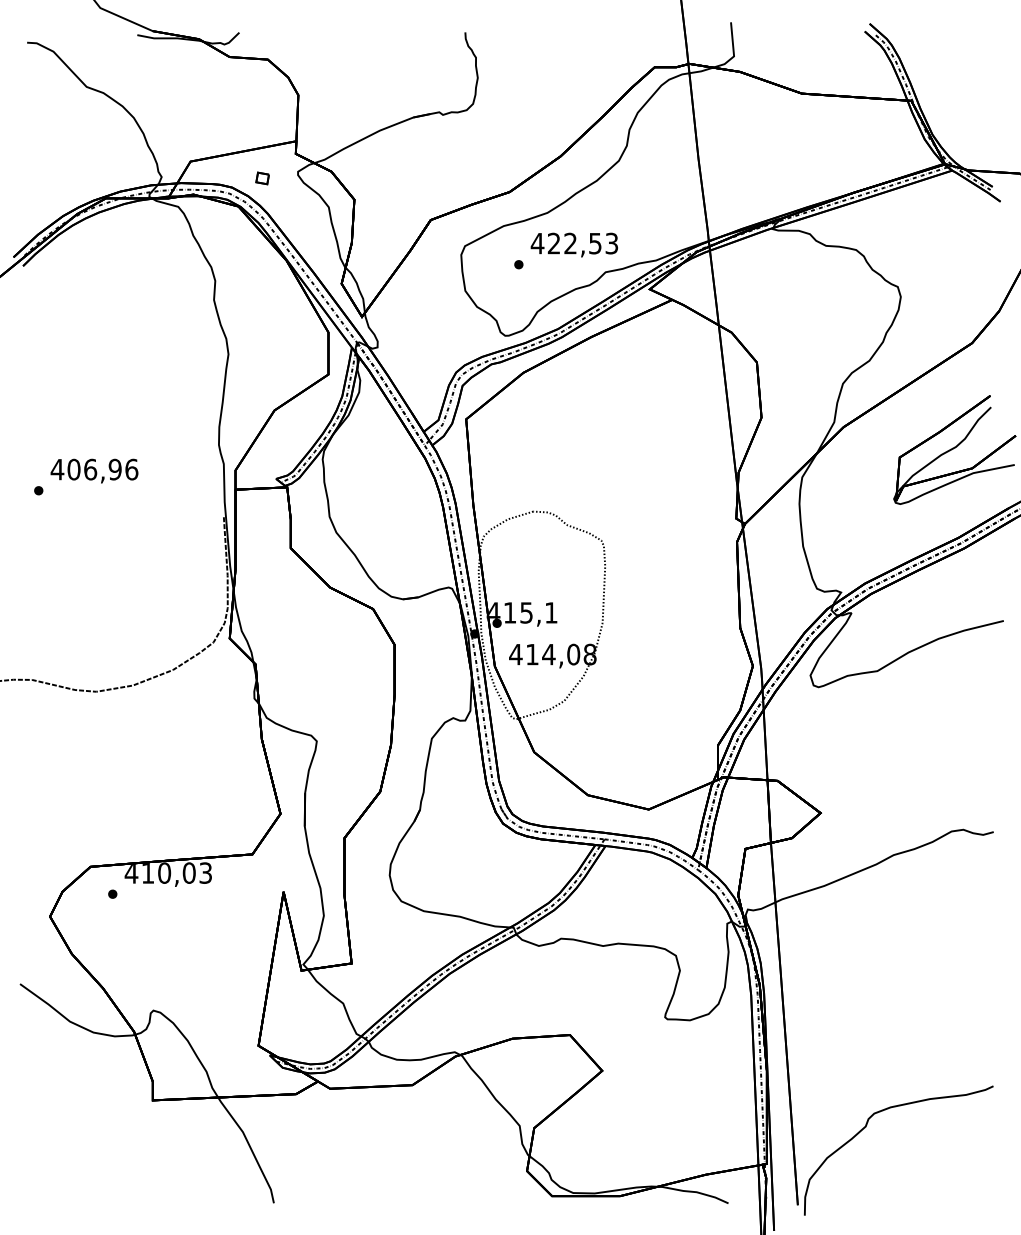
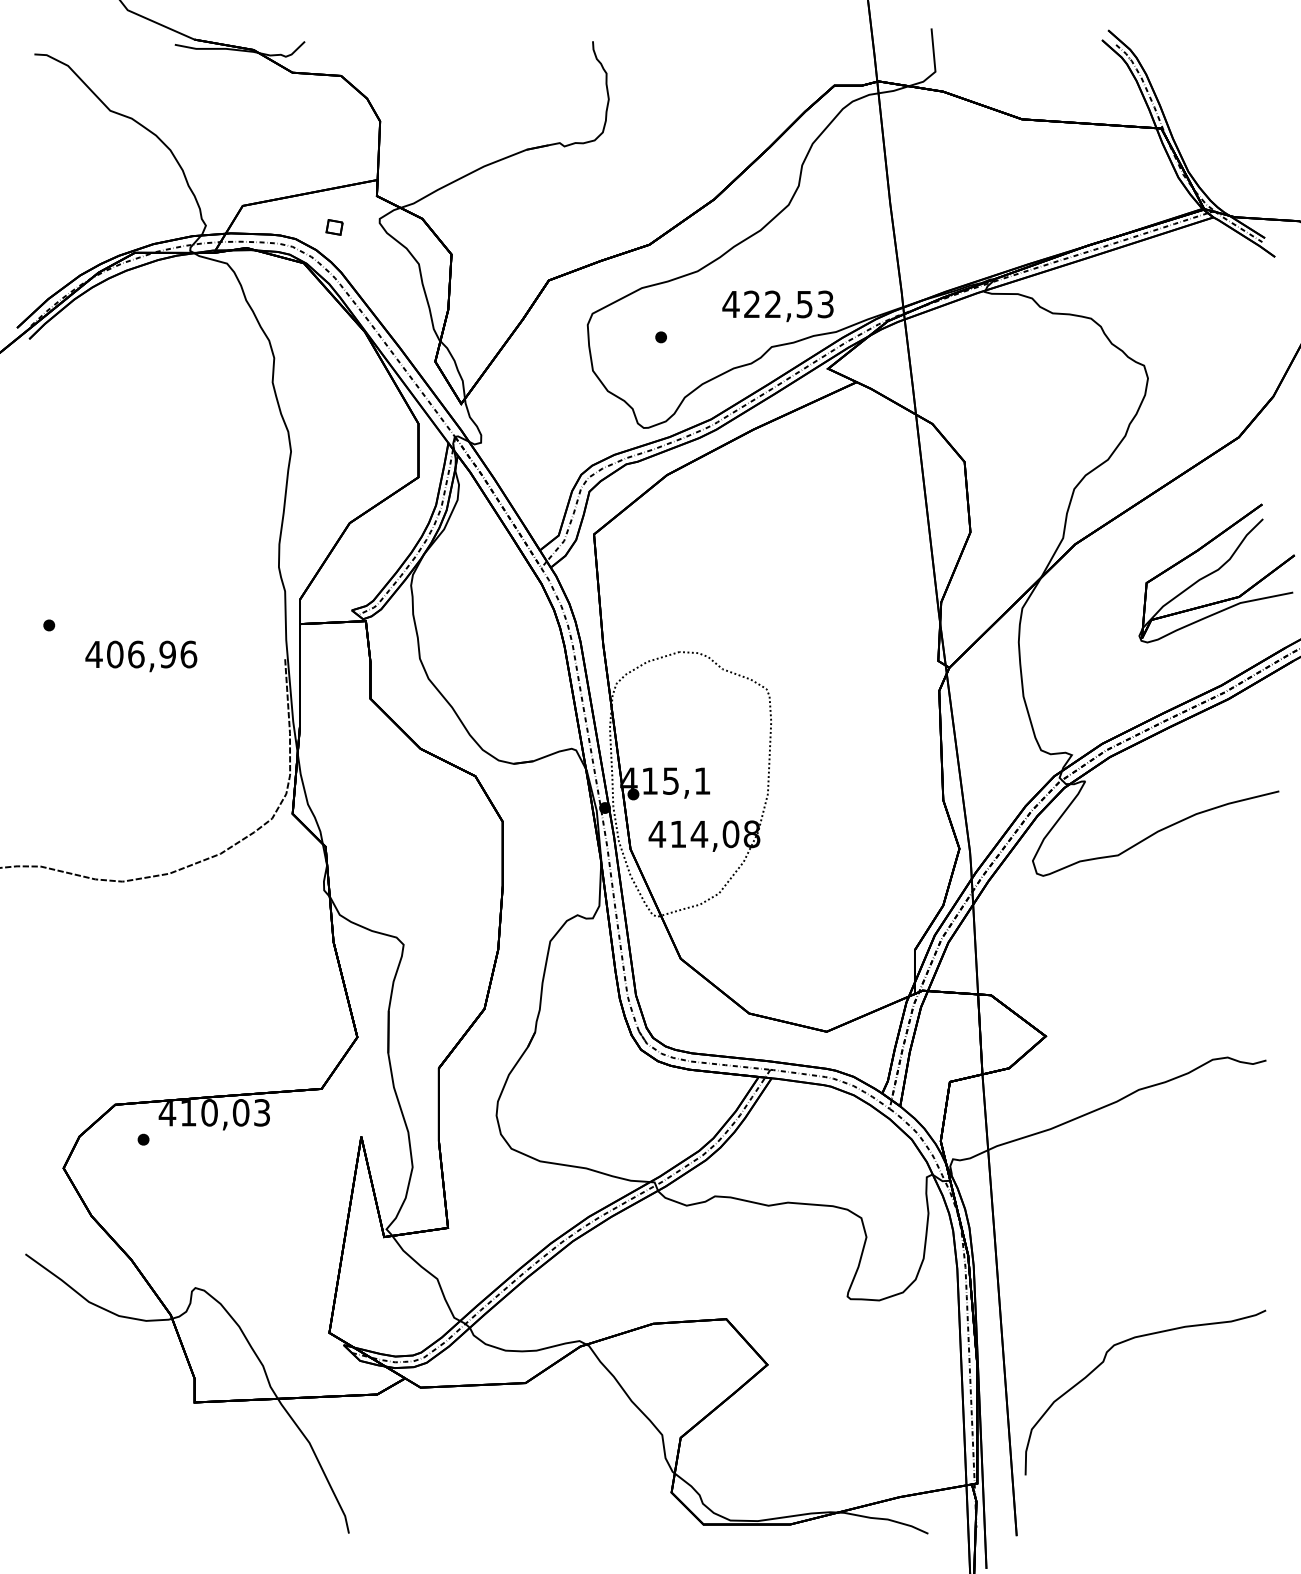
text: (574, 245) -> (777, 306), moved
text: (94, 471) -> (141, 656), moved
curve: (866, 1126) -> (1104, 1361), moved

